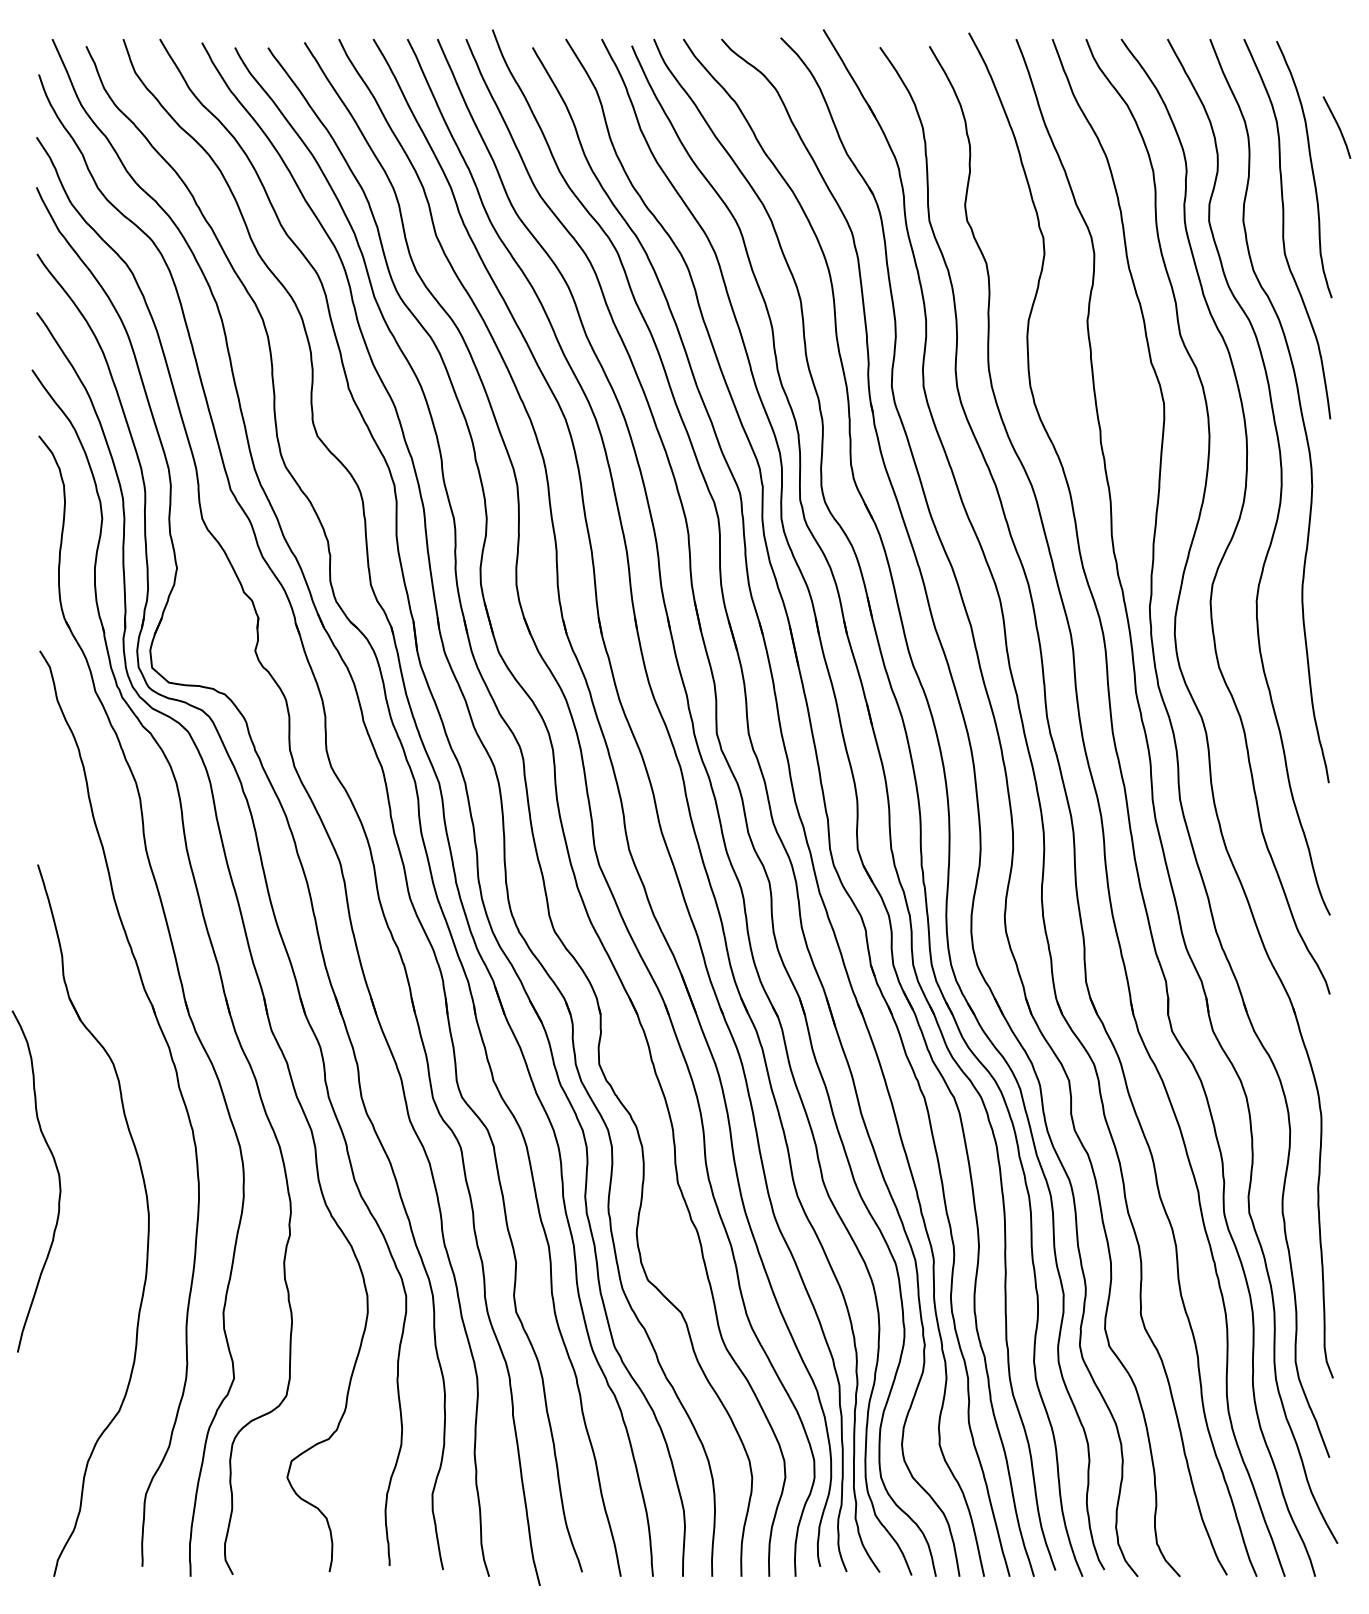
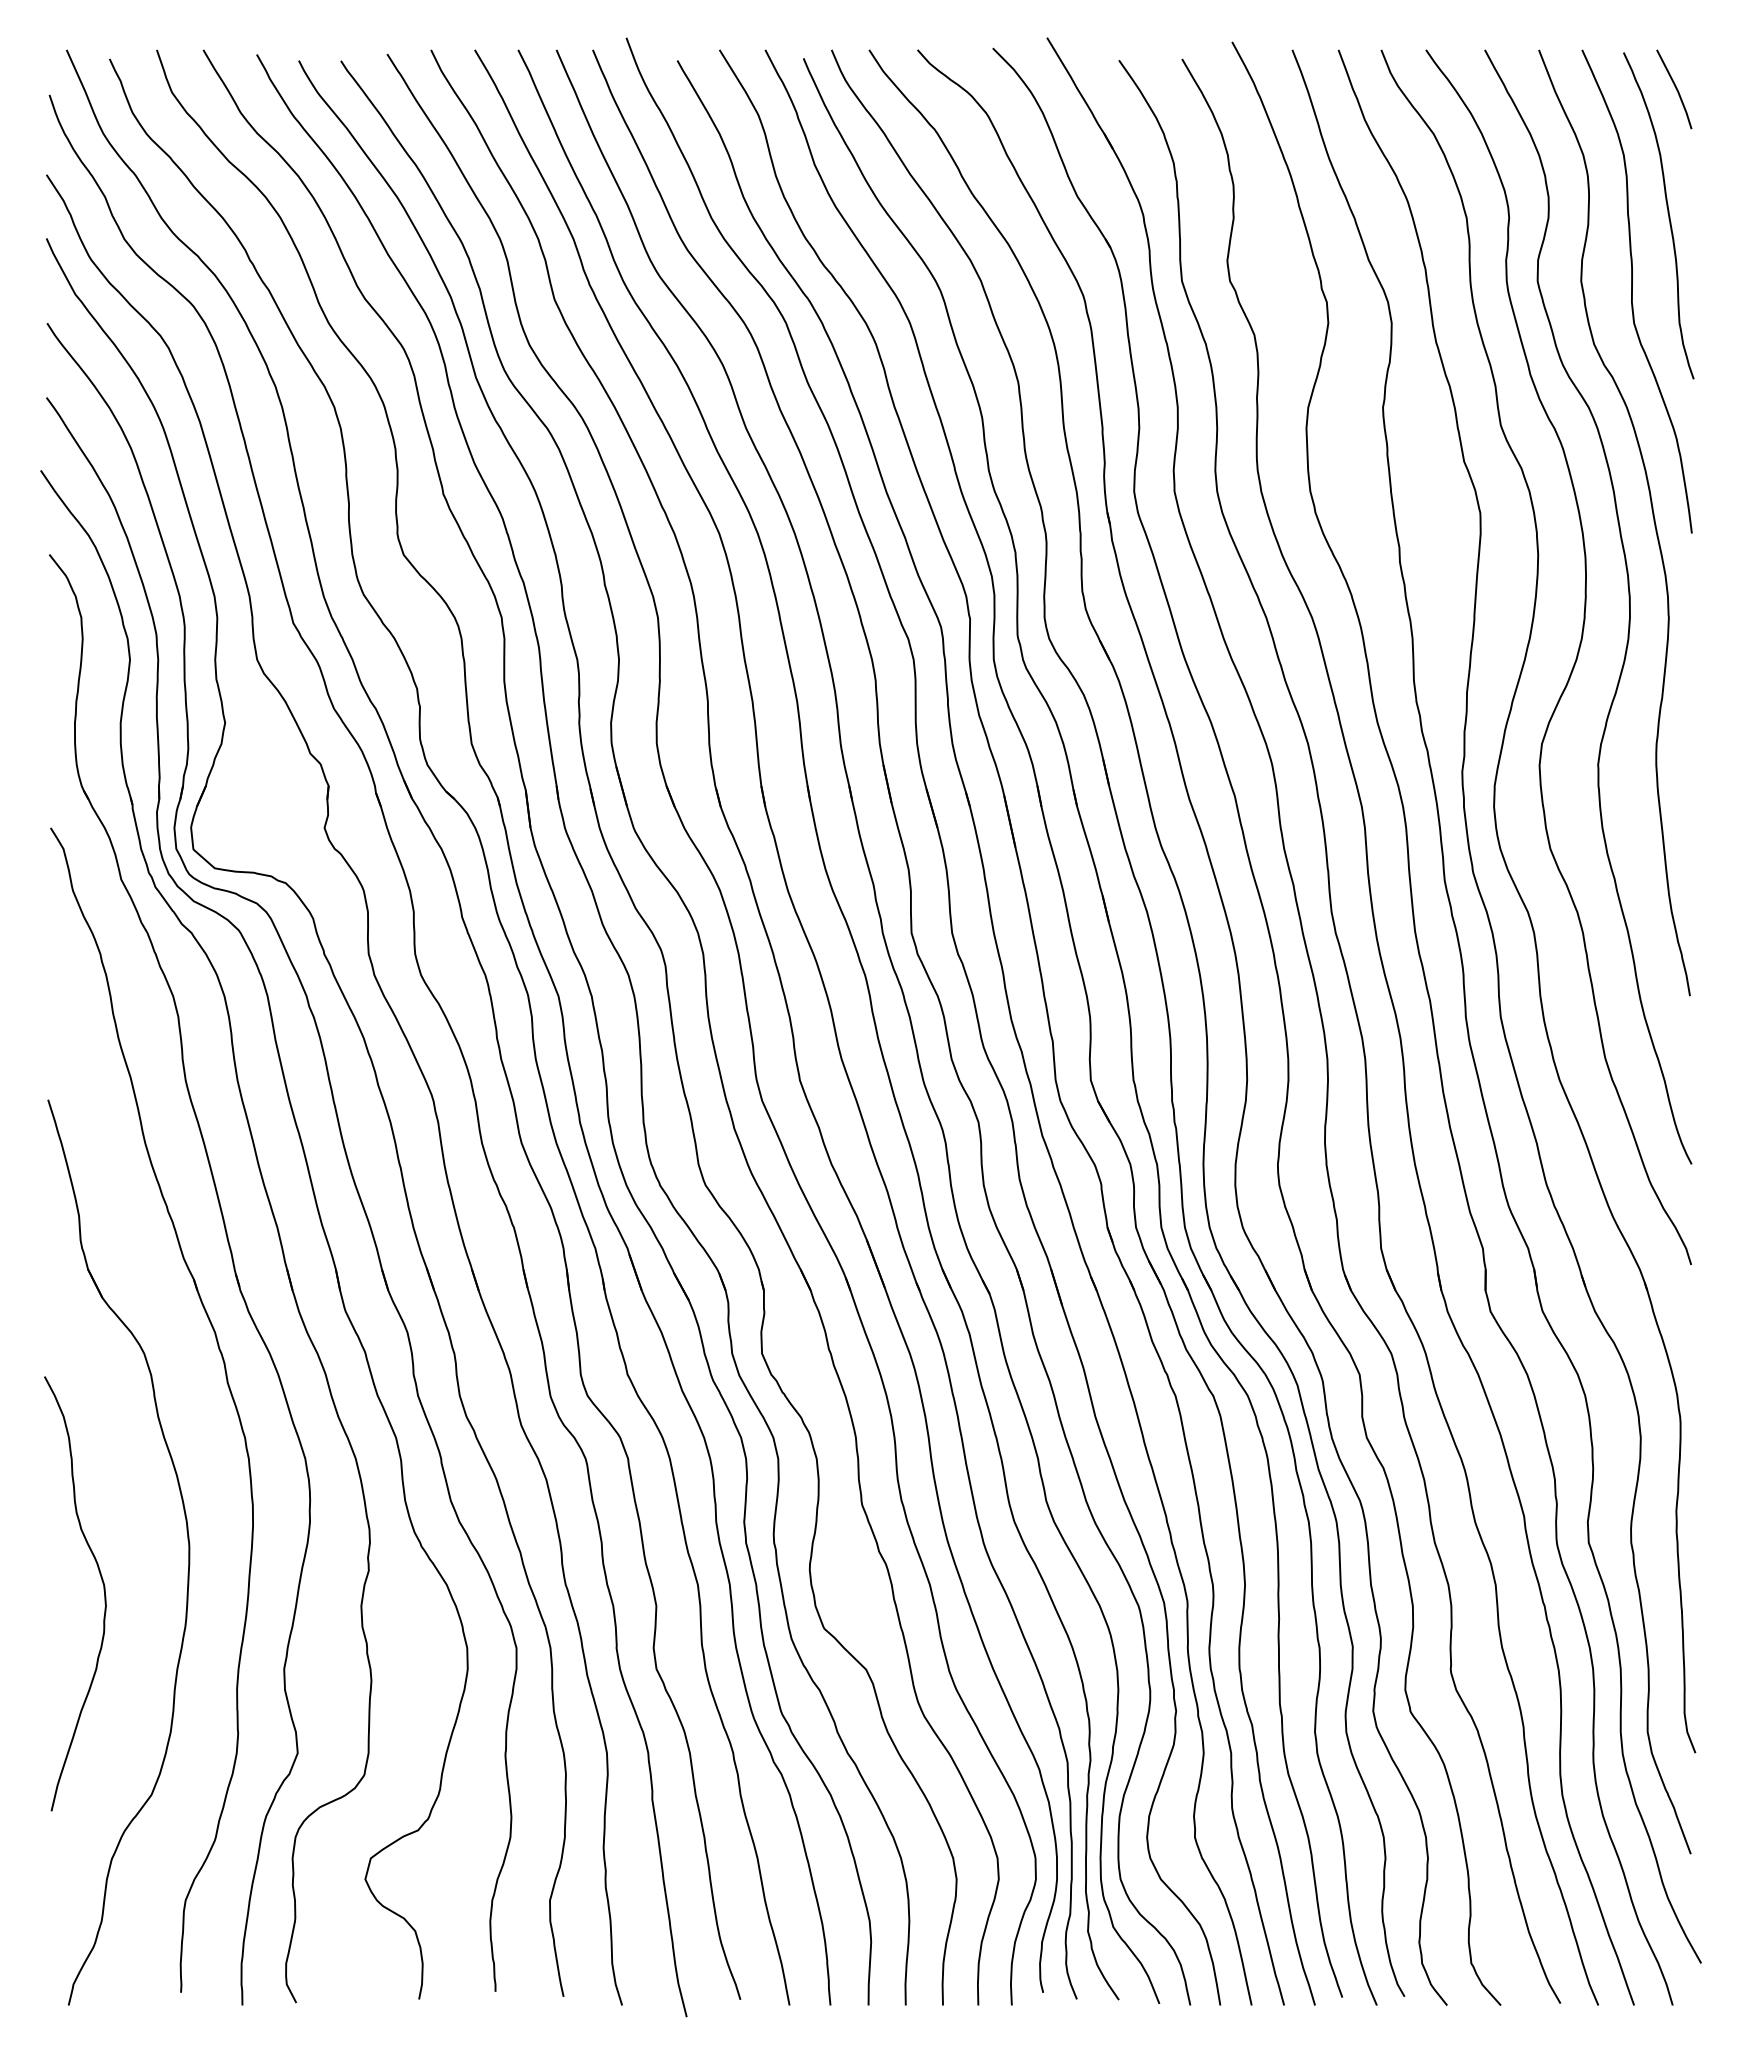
line: (1337, 126) -> (1675, 88), moved
curve: (58, 1178) -> (103, 1590), moved

